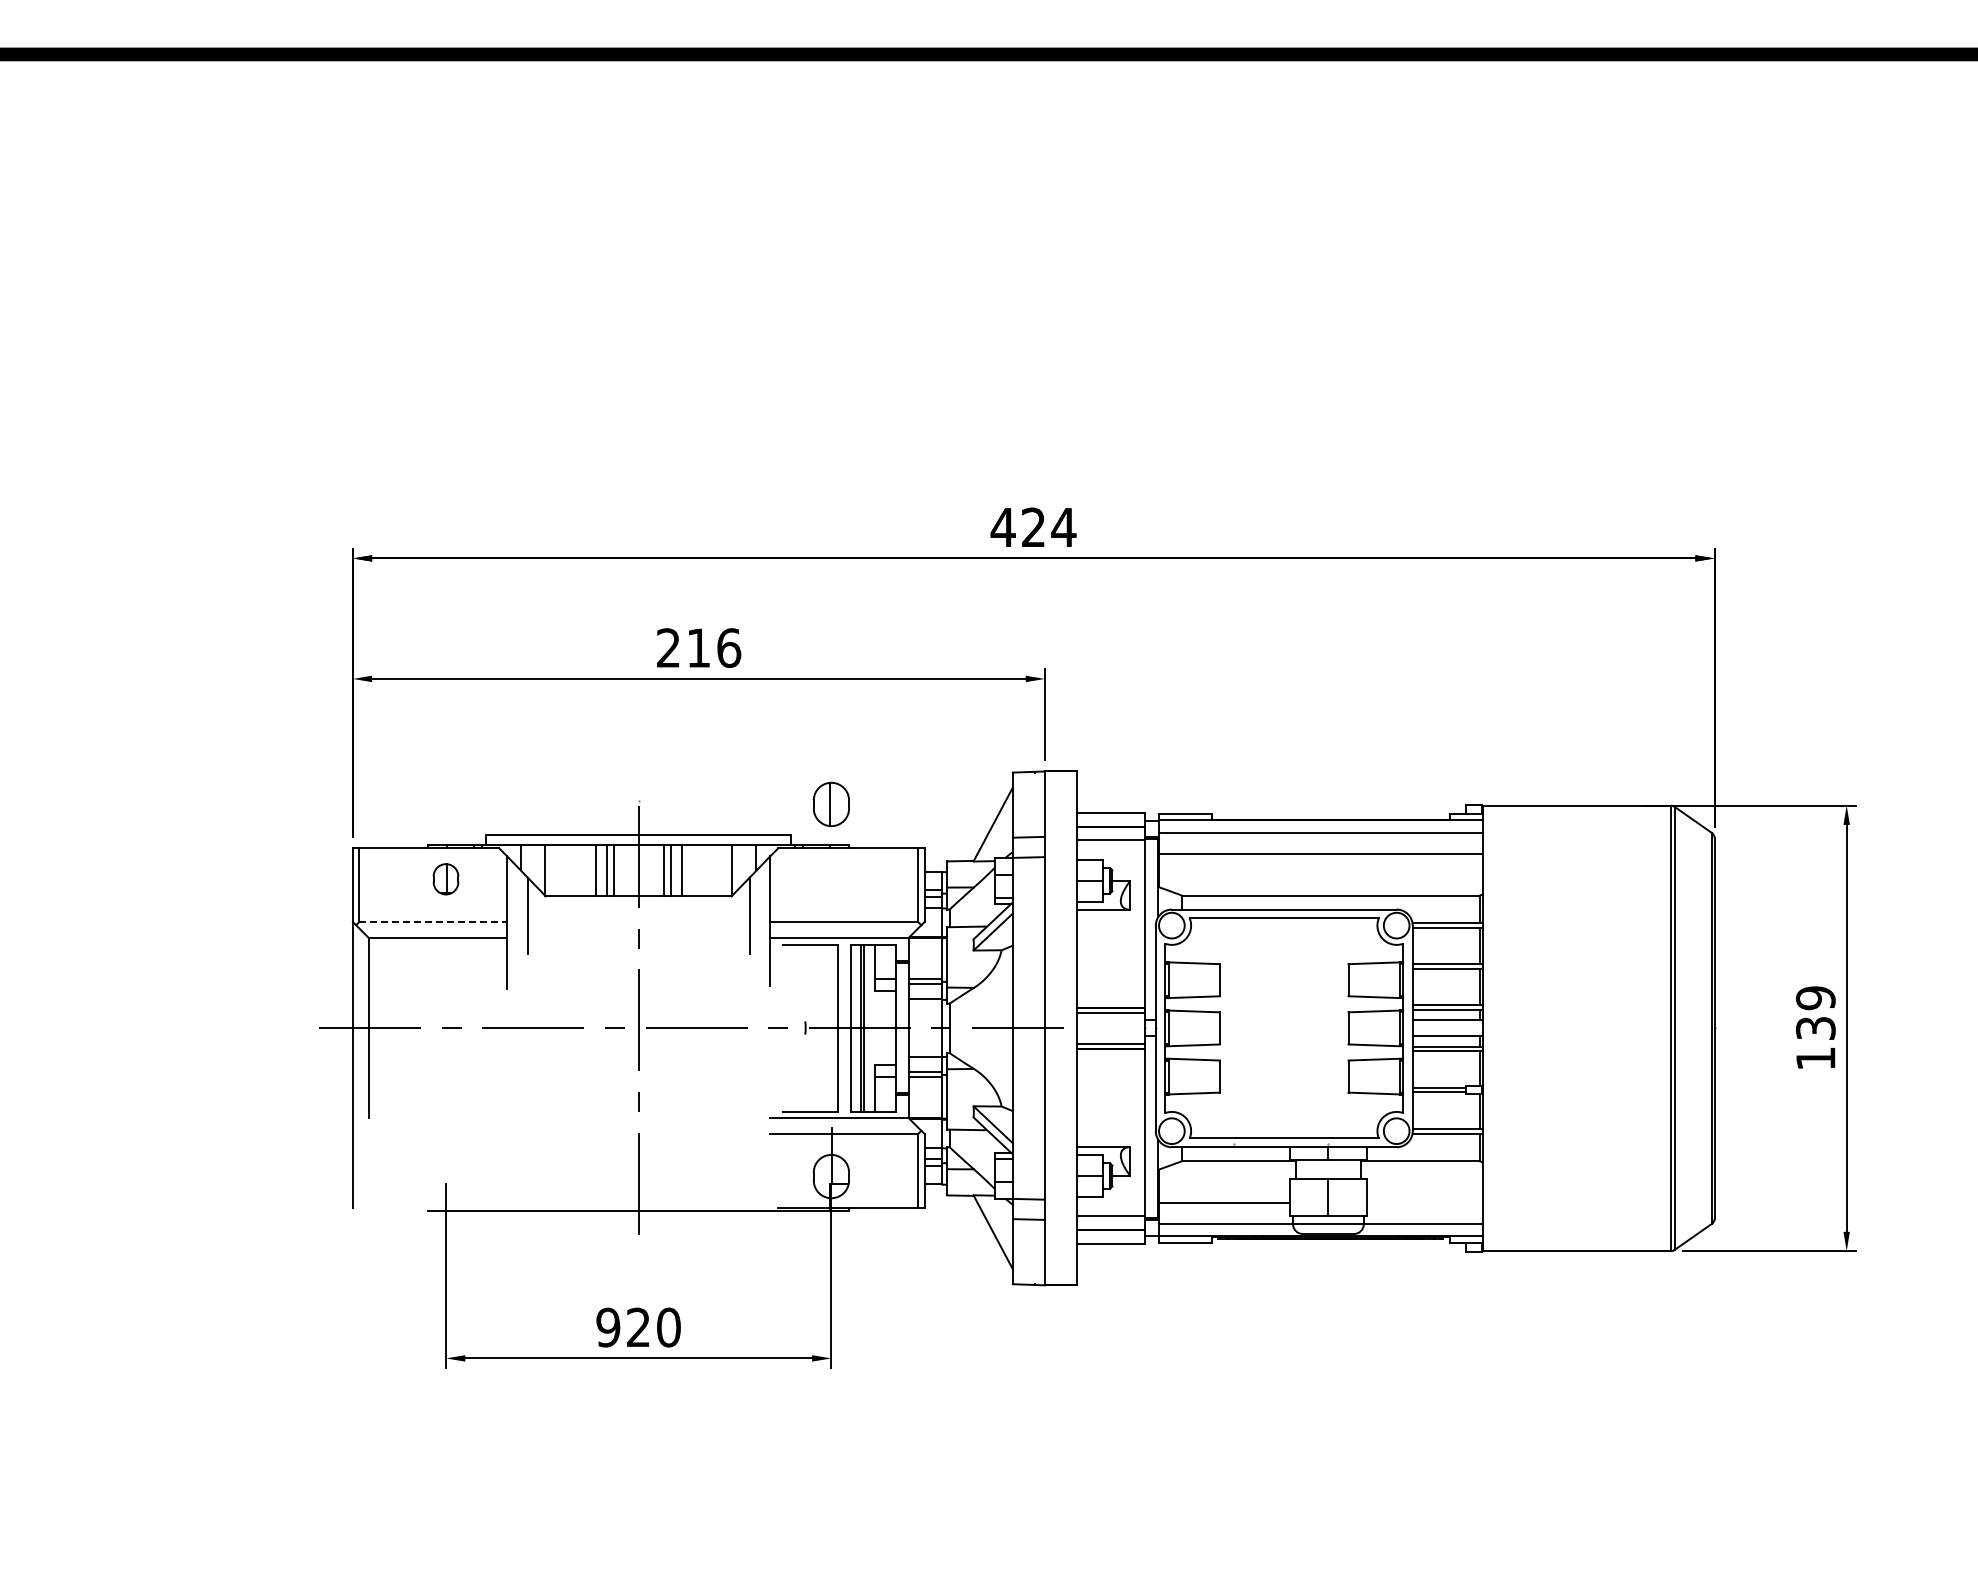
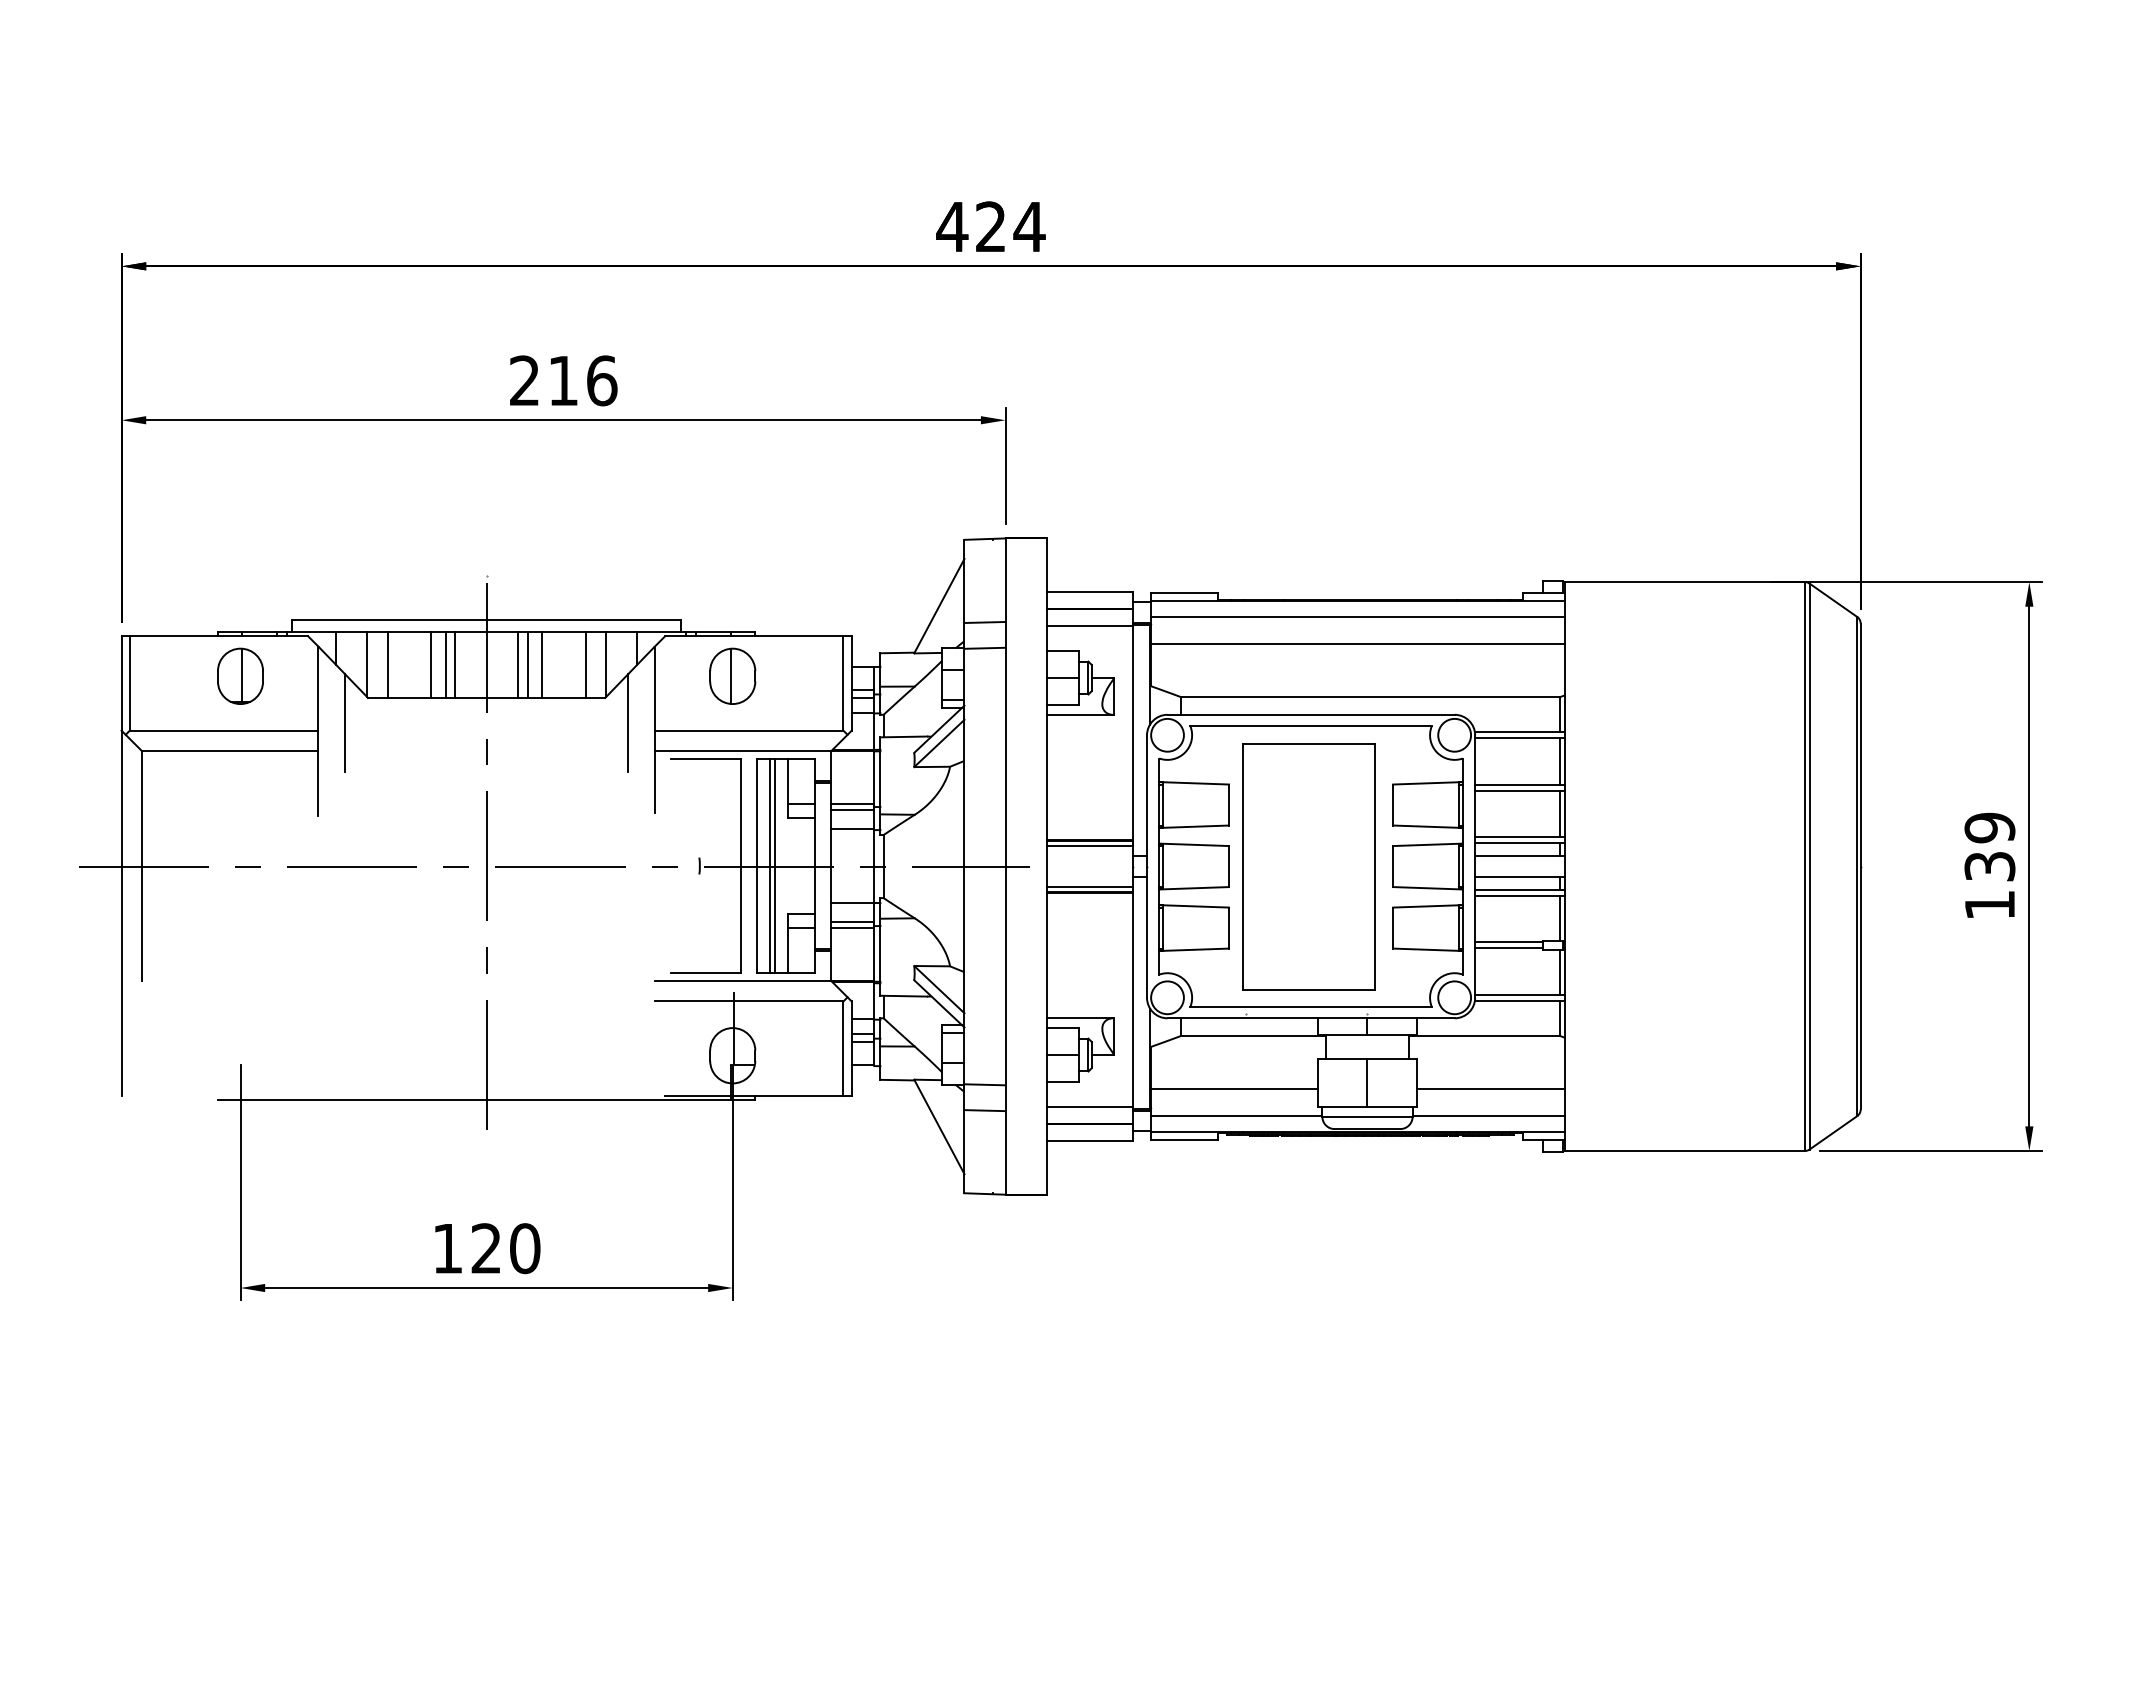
part: (830, 803) -> (731, 675), moved
line: (561, 870) -> (388, 664), added
line: (716, 870) -> (585, 664), added
part: (445, 878) -> (239, 675), size x1.43
line: (433, 922) -> (224, 731), dashed -> solid
part: (1282, 1028) -> (1308, 866), added
line: (1424, 1202) -> (1490, 1088), added
text: (608, 1327) -> (448, 1248), 920 -> 120

